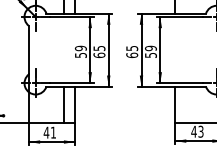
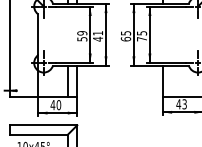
text: (99, 52) -> (98, 36), 65 -> 41
text: (150, 52) -> (141, 36), 59 -> 75
text: (53, 133) -> (58, 105), 41 -> 40

